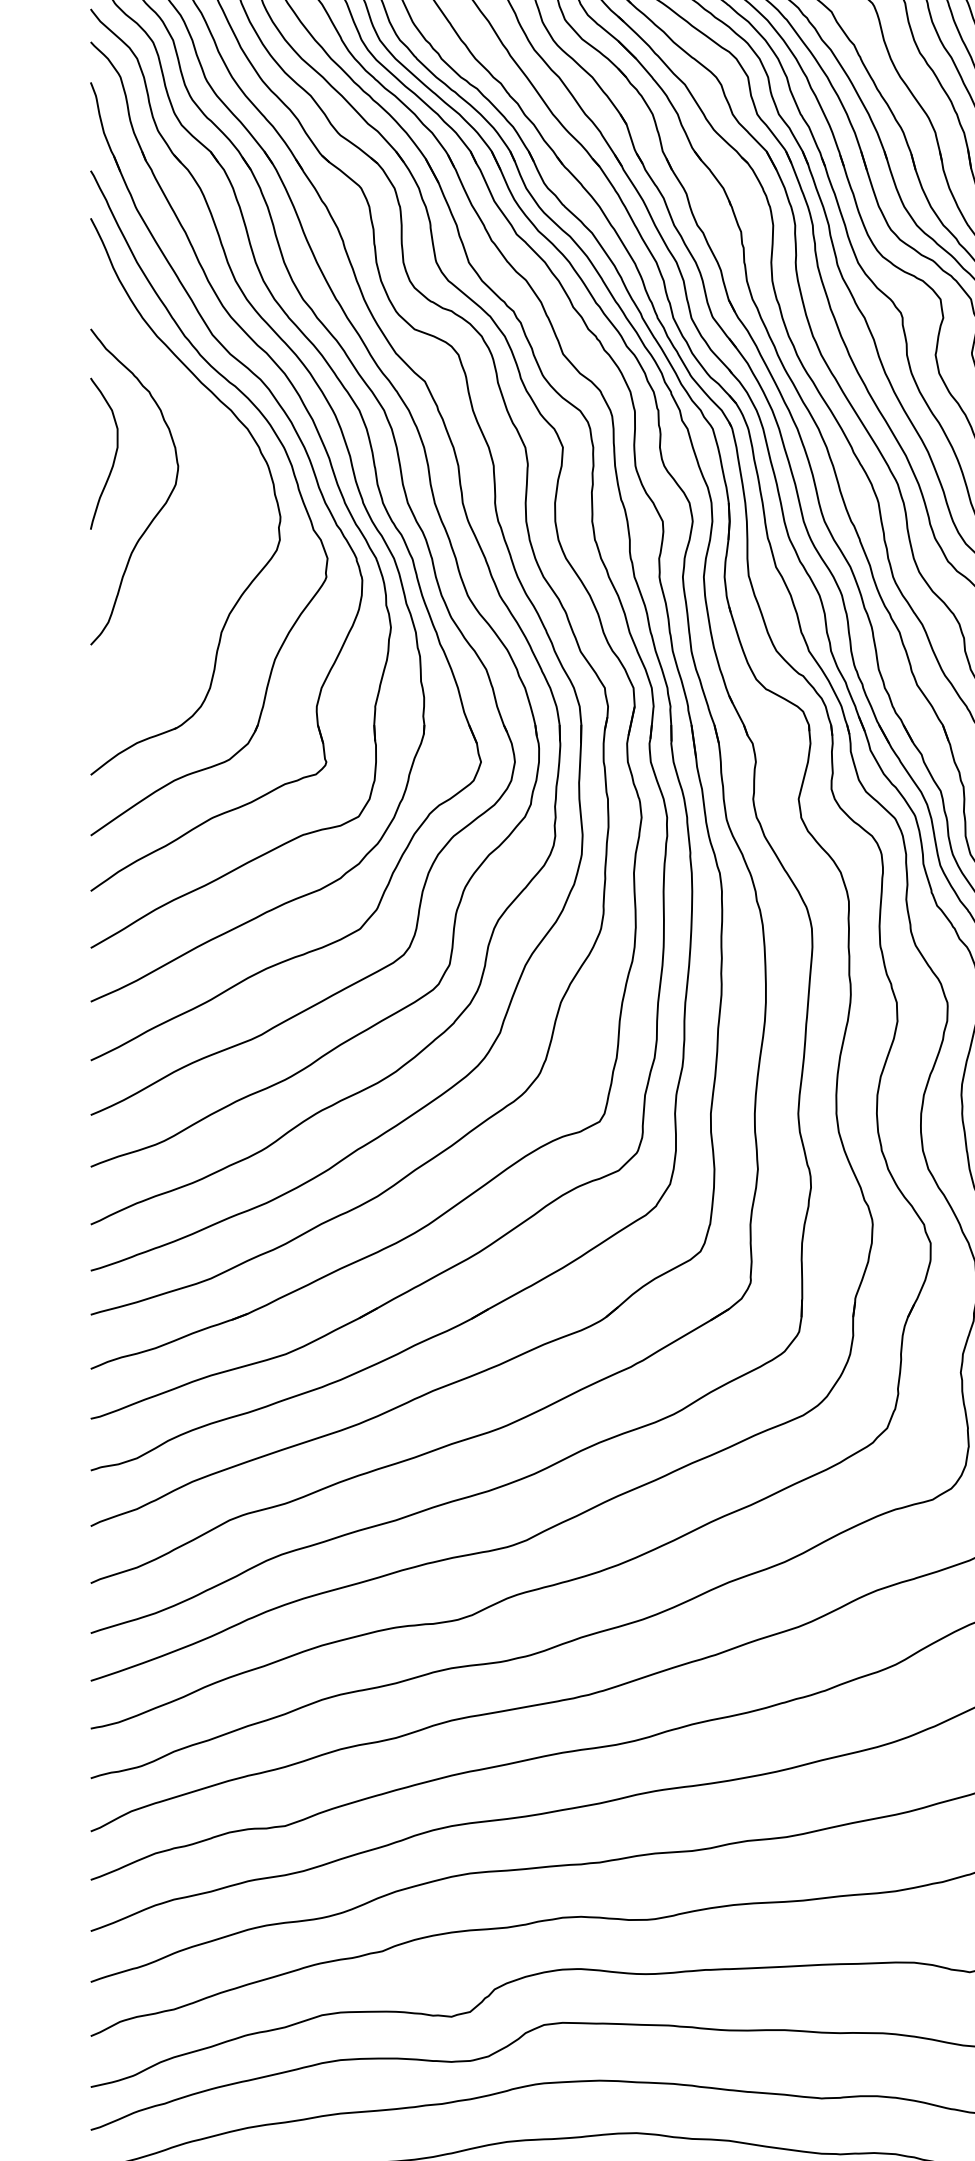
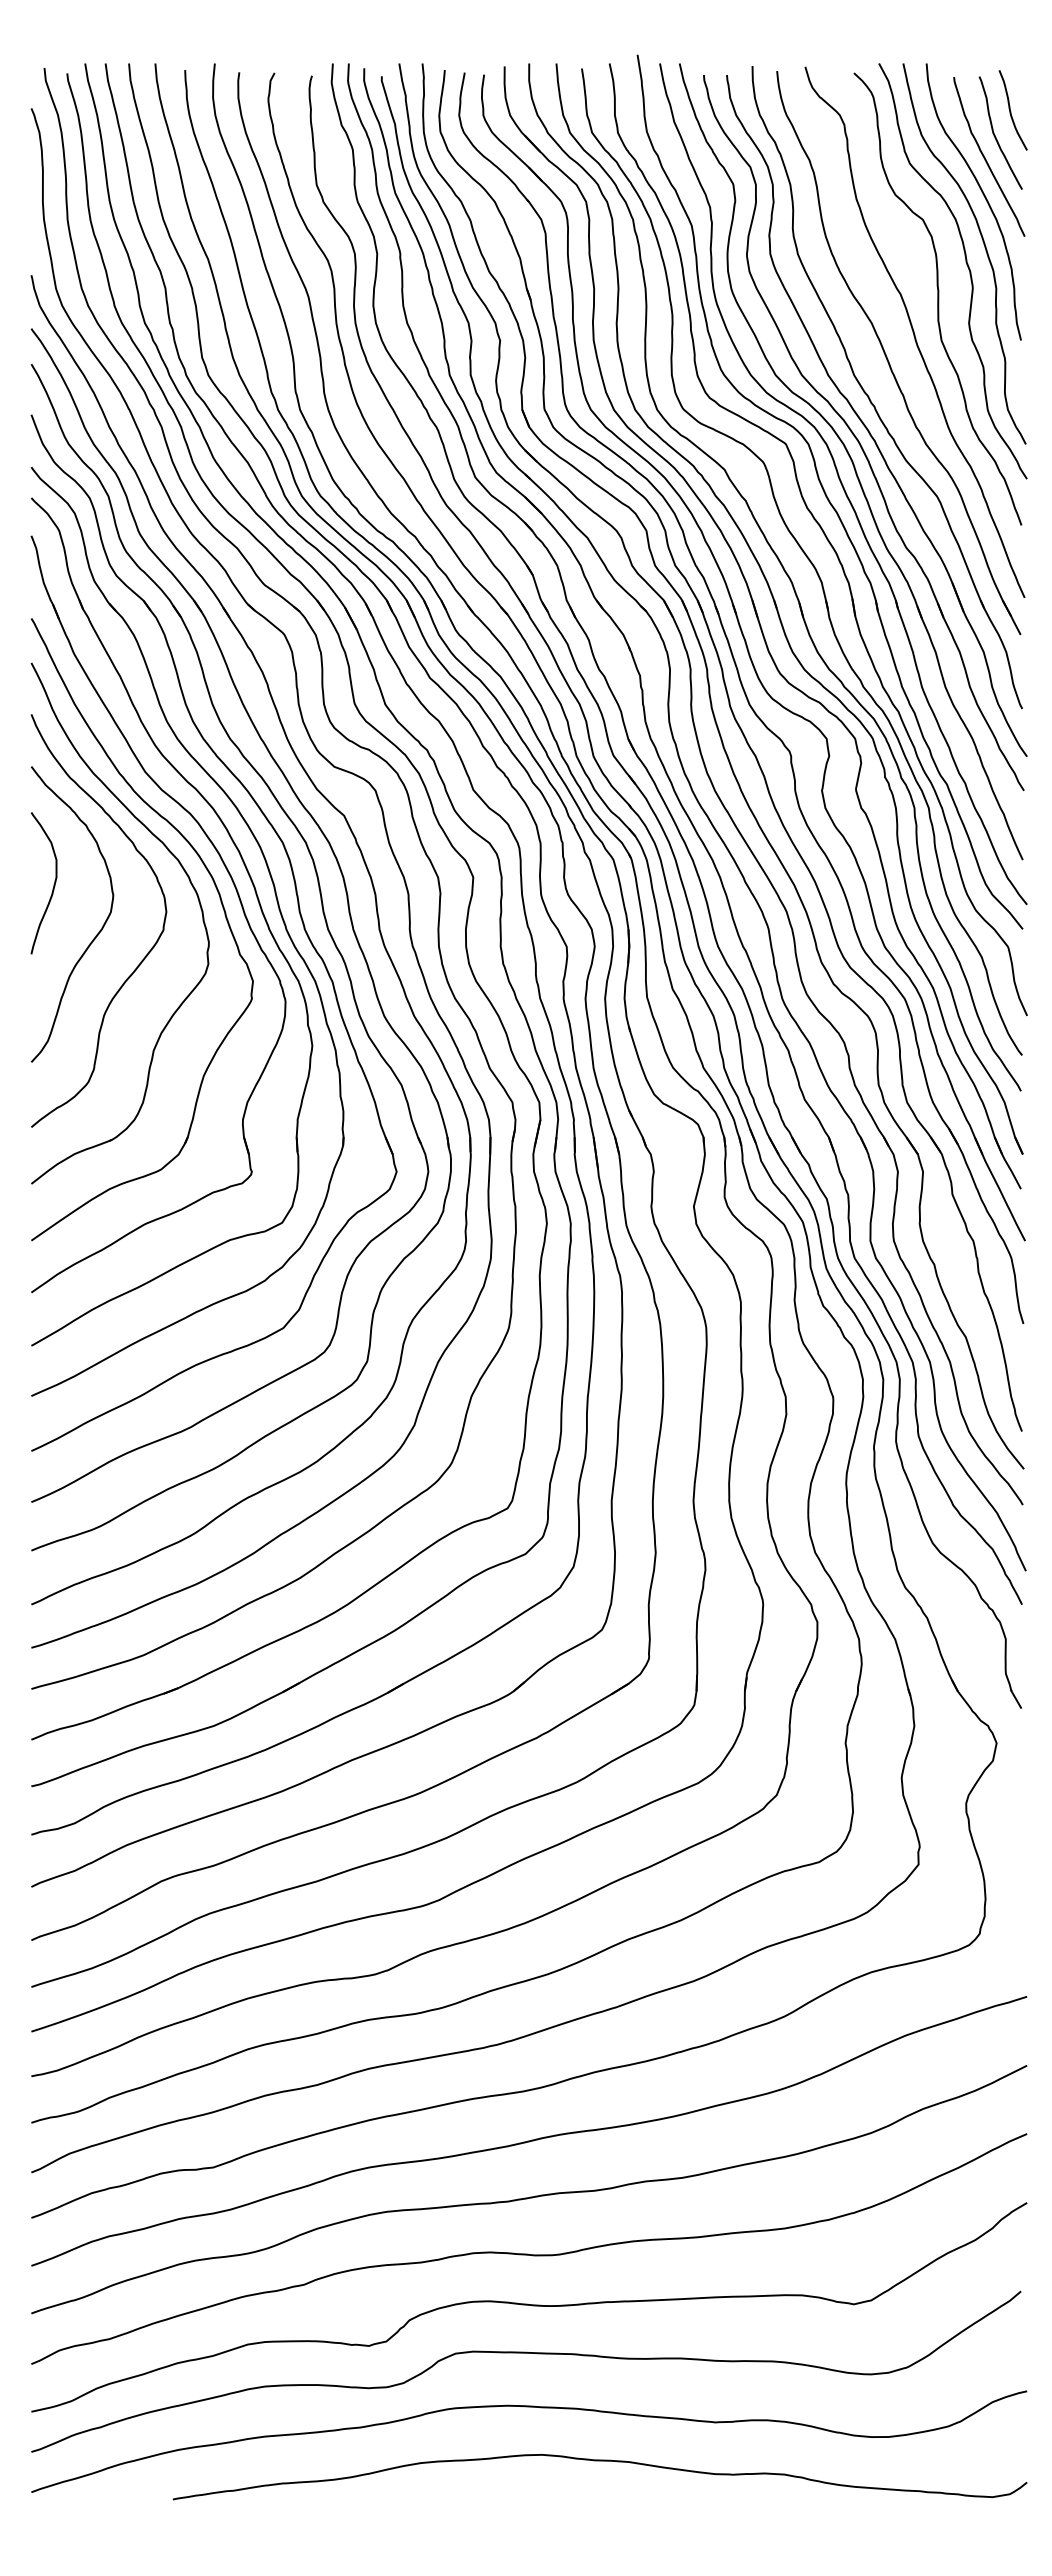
curve: (211, 531) -> (144, 956), added

